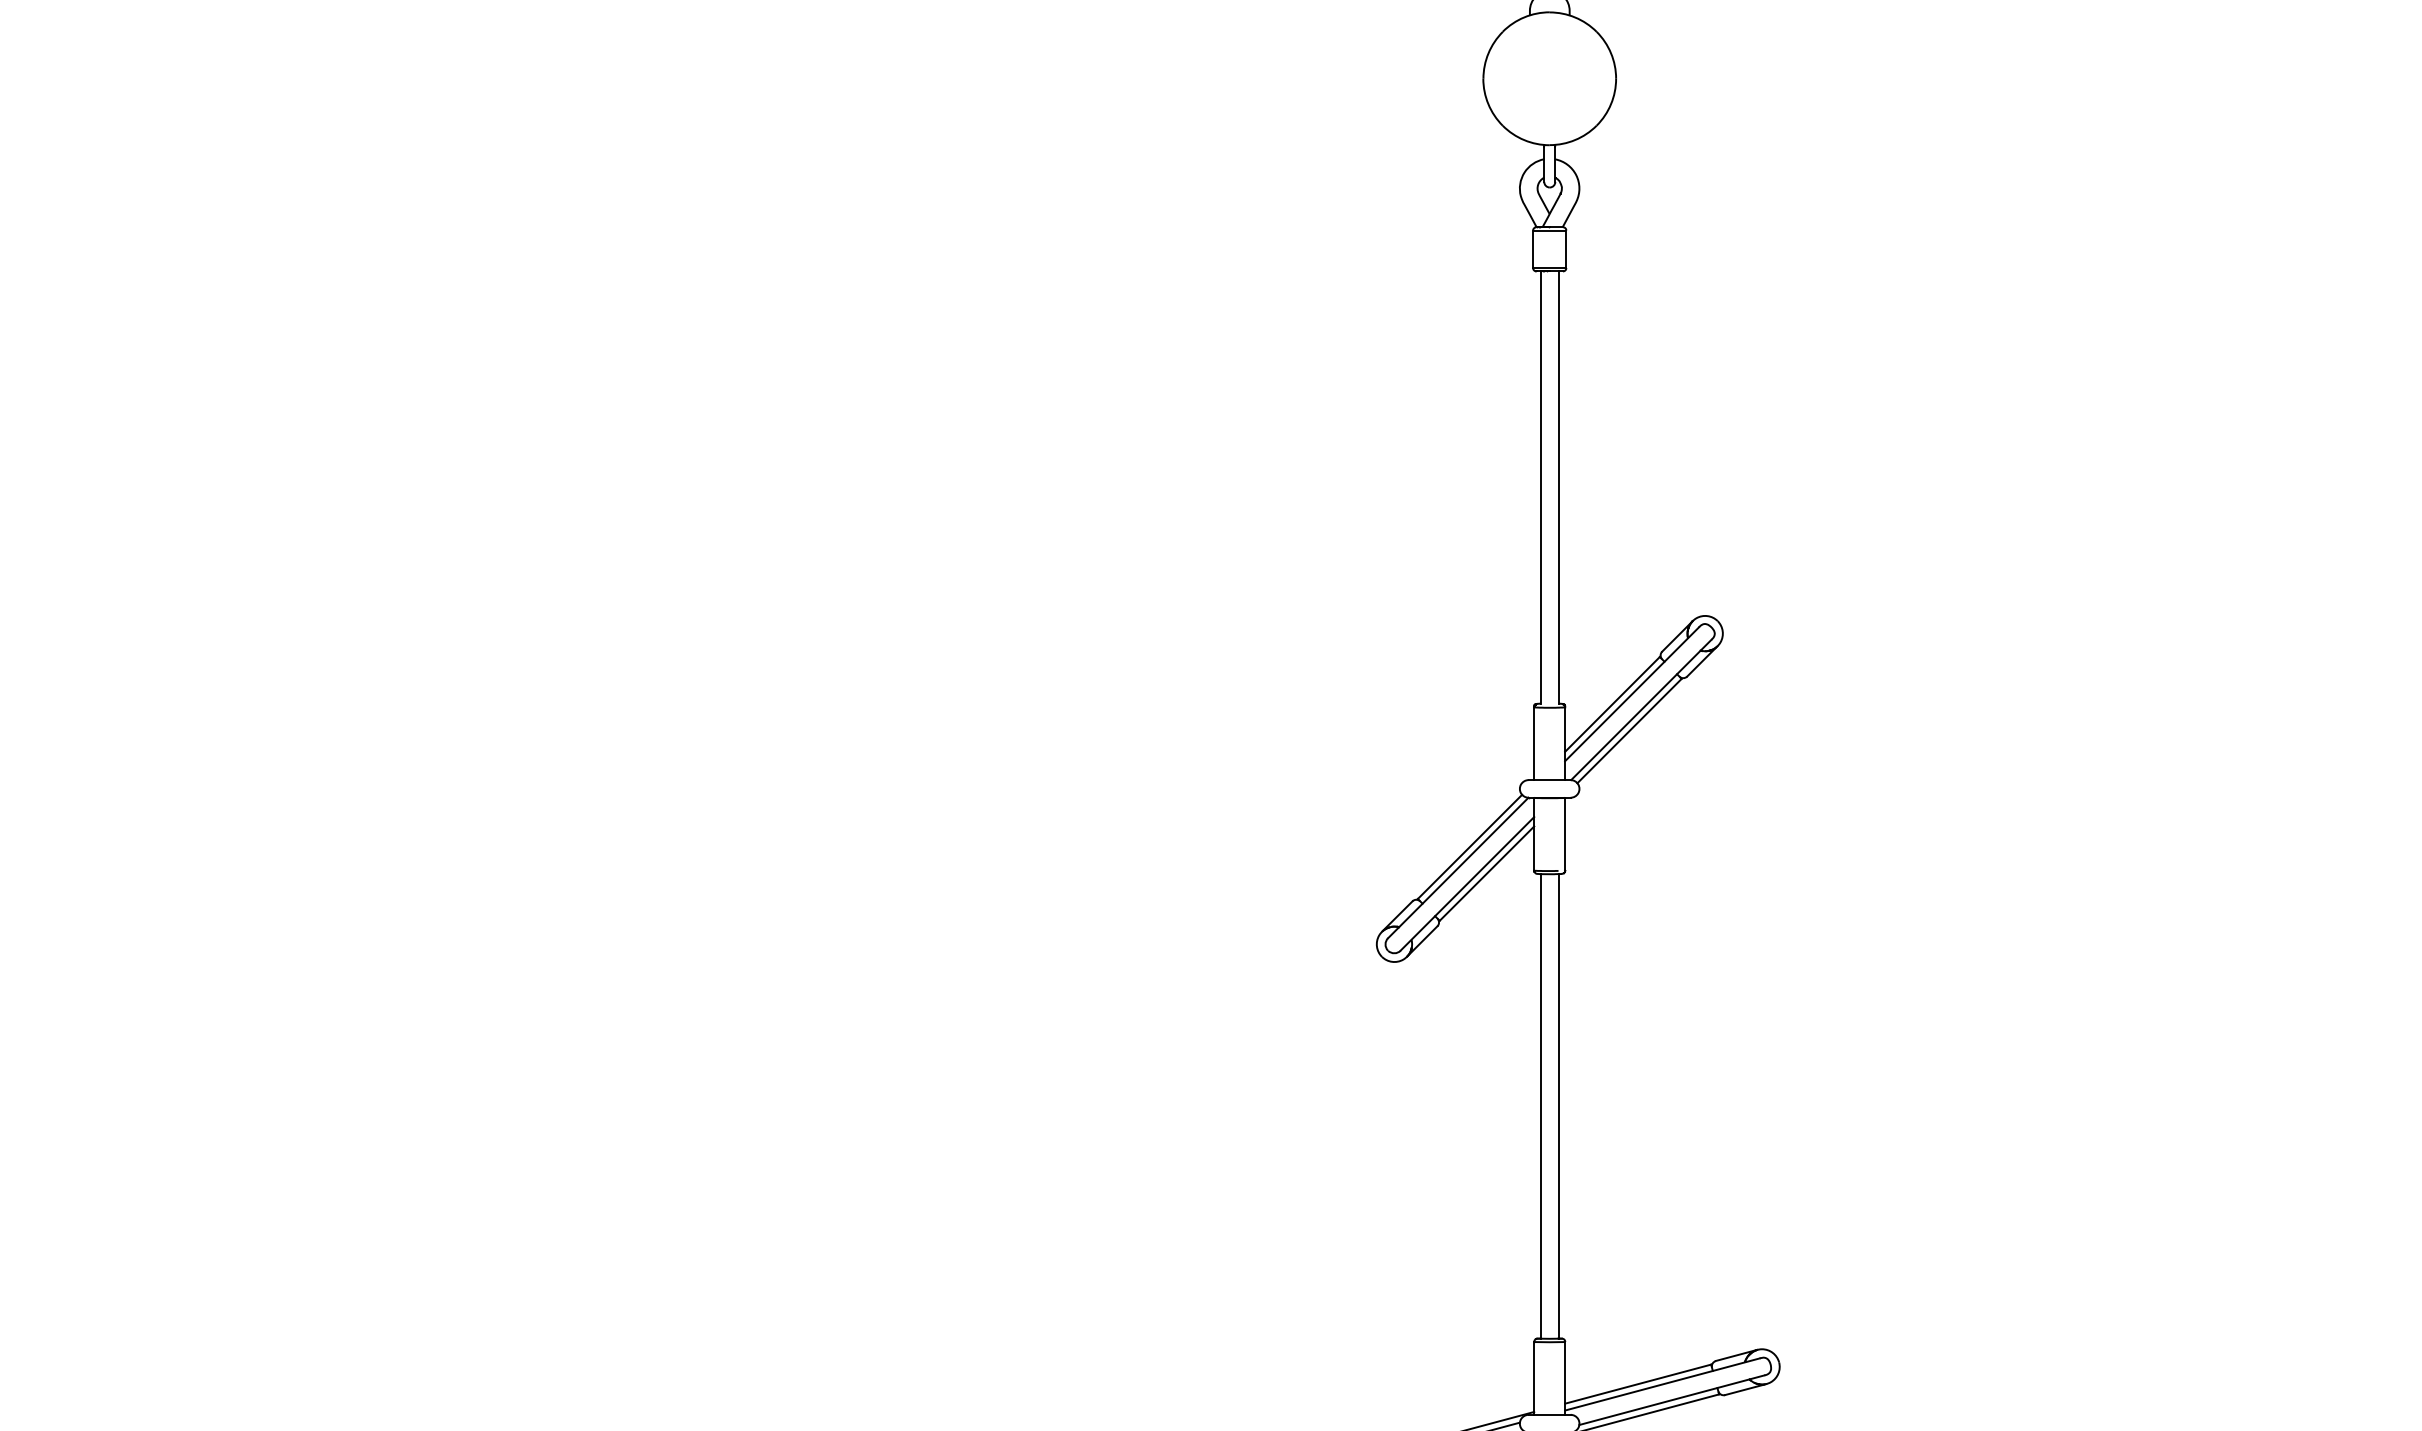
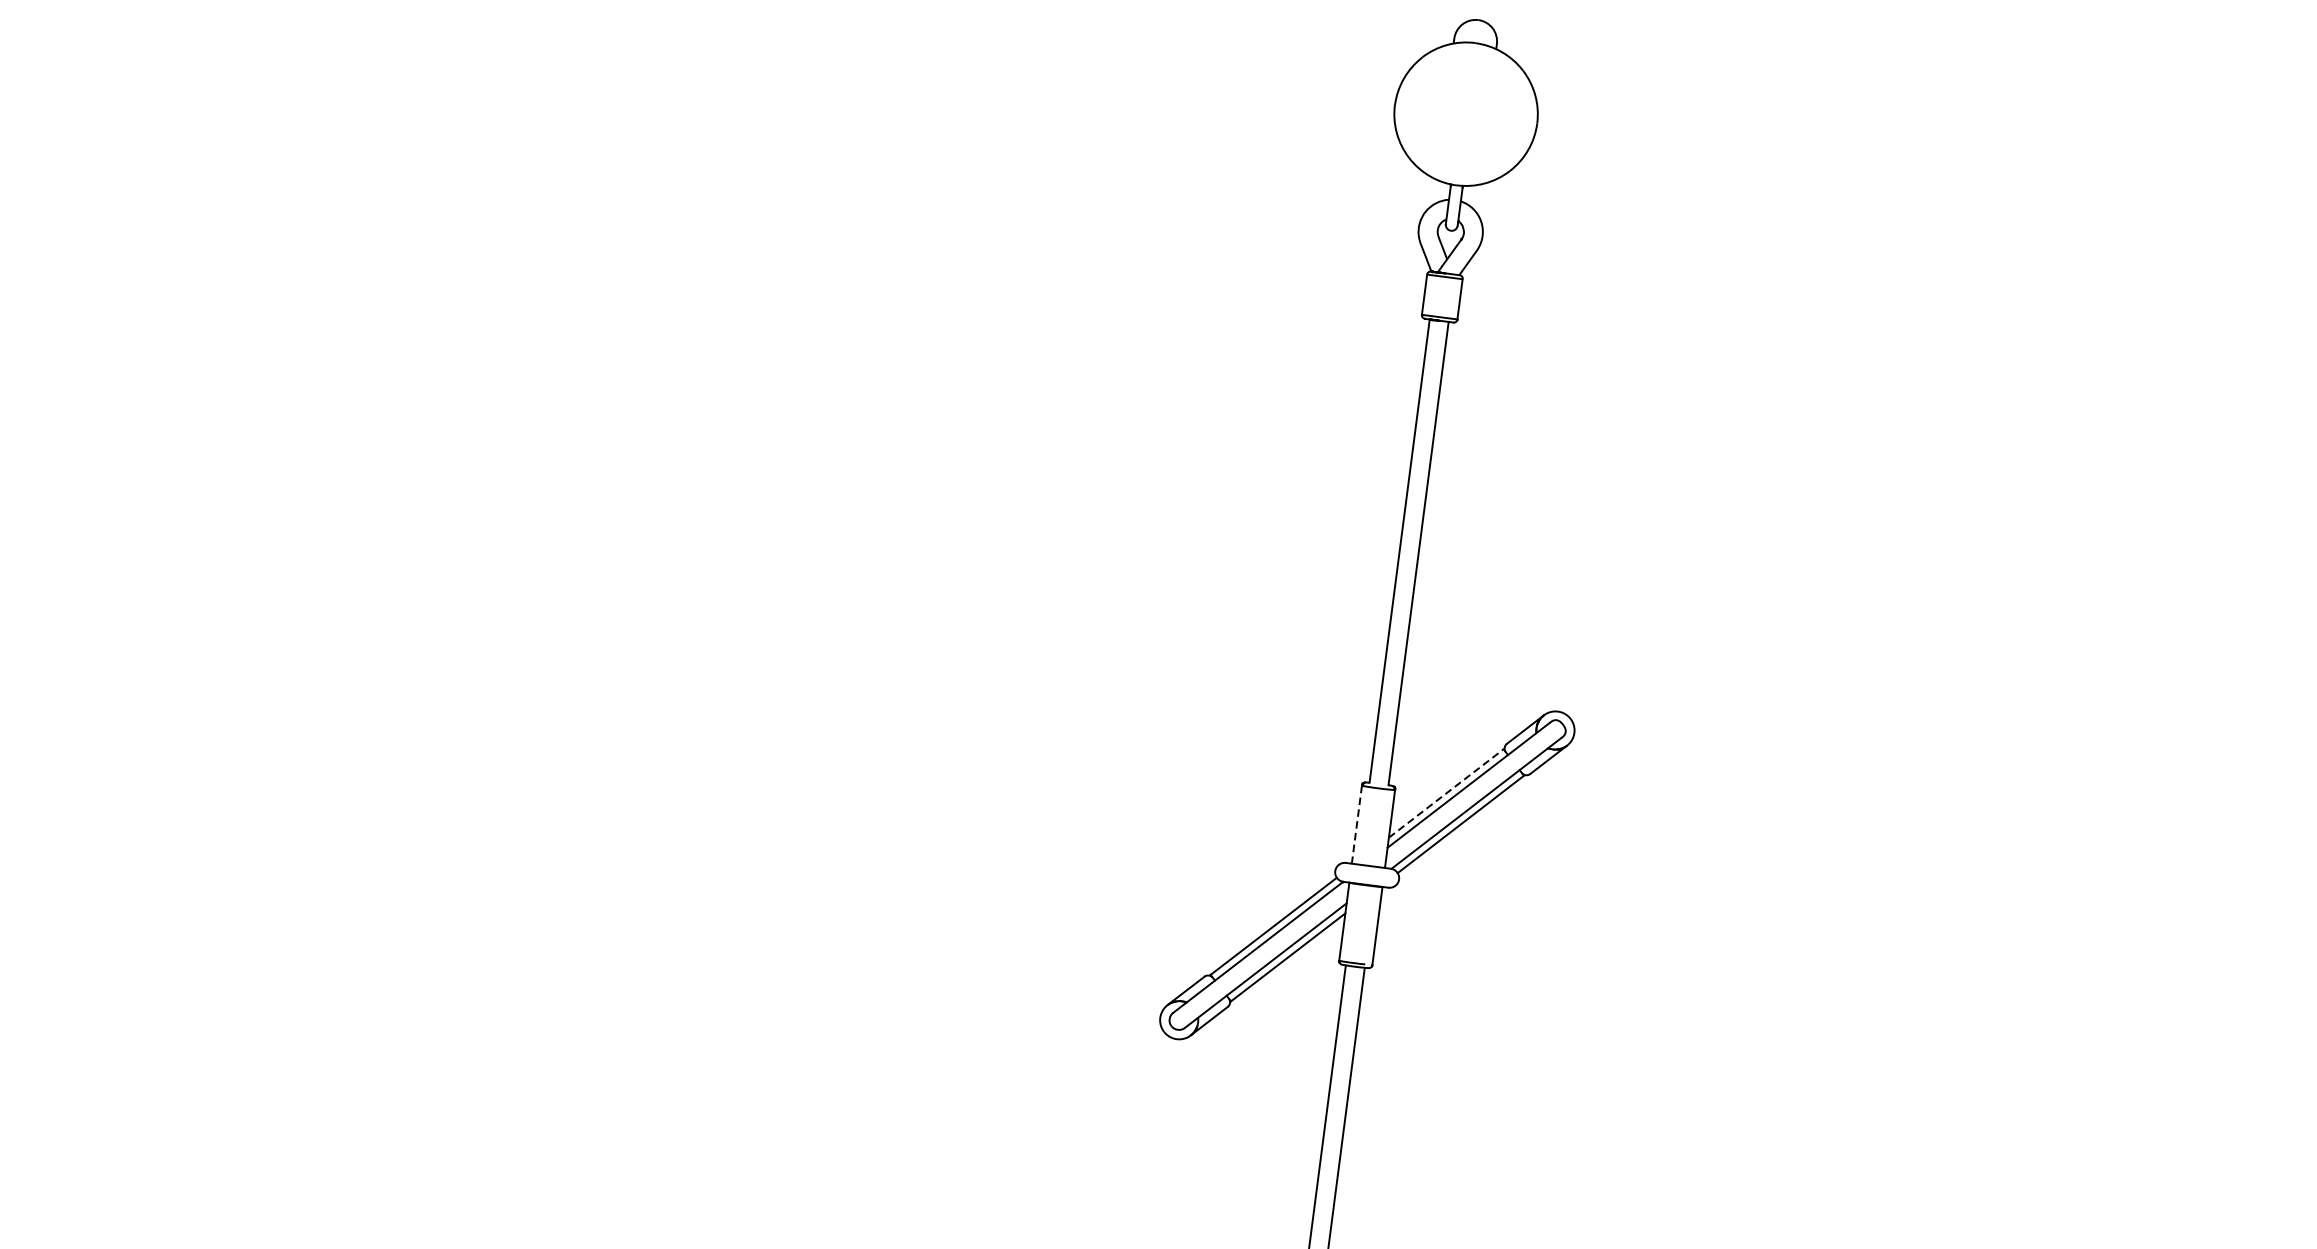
line: (1612, 704) -> (1446, 793), solid -> dashed
line: (1534, 744) -> (1357, 825), solid -> dashed

